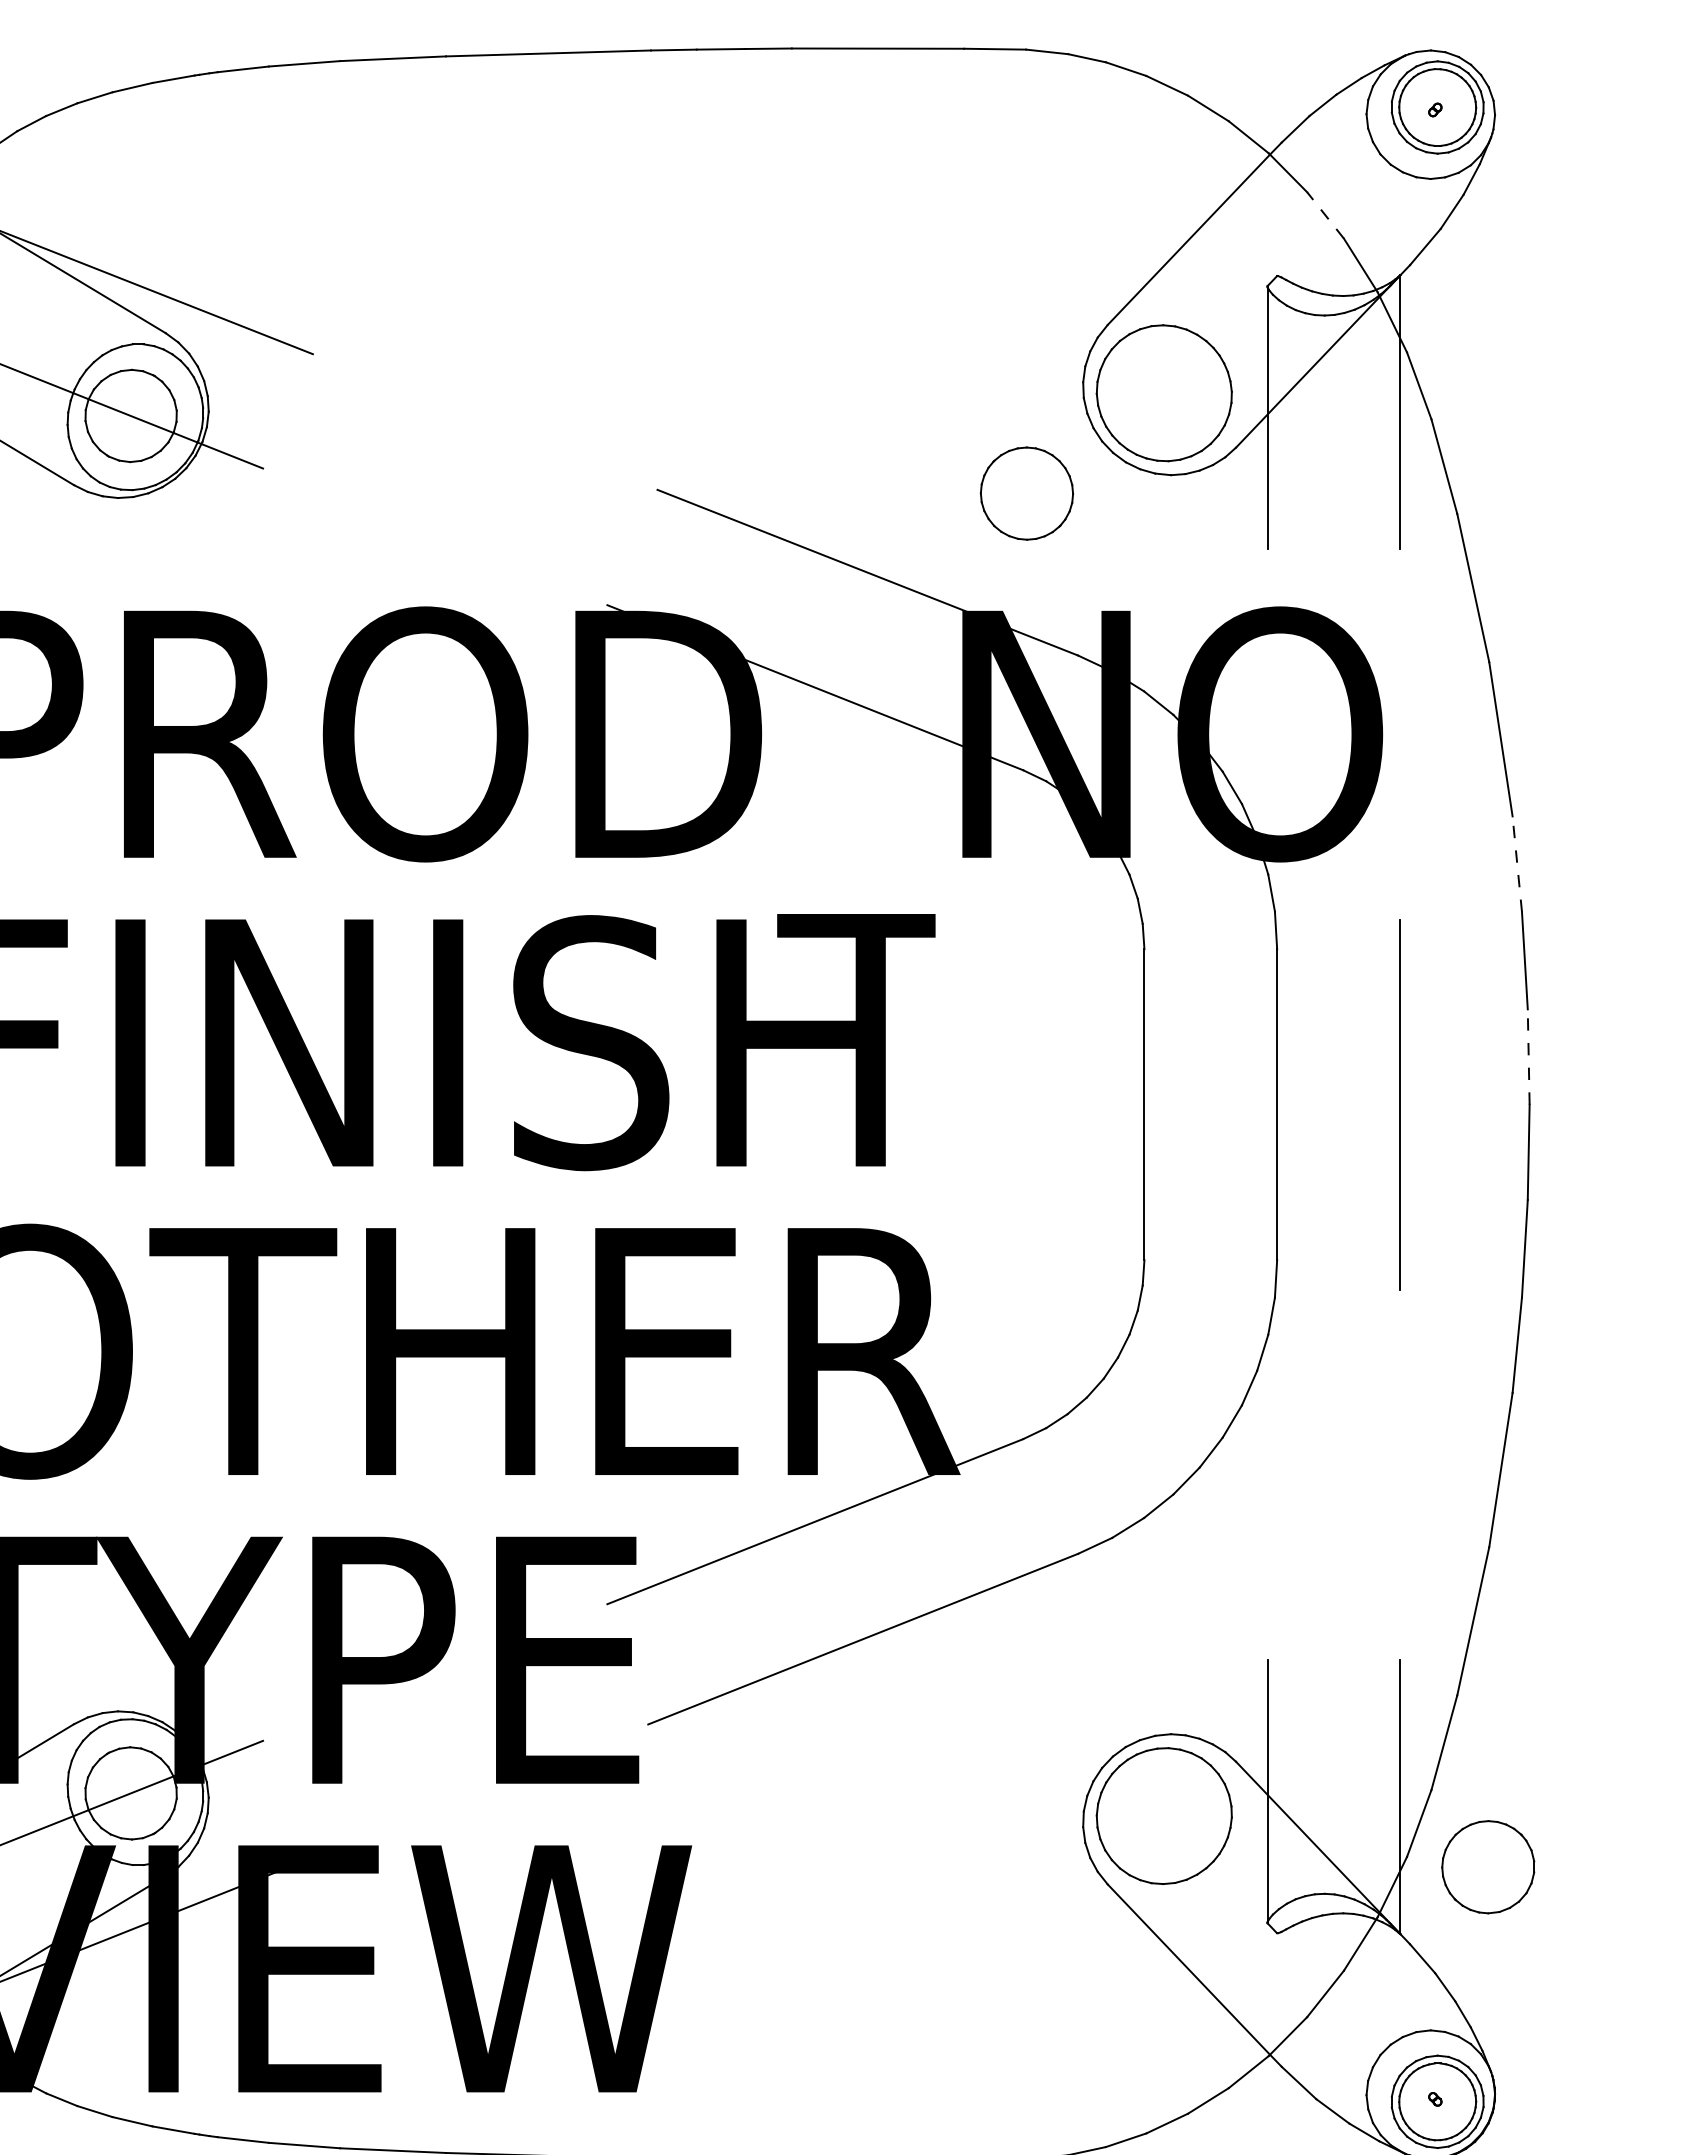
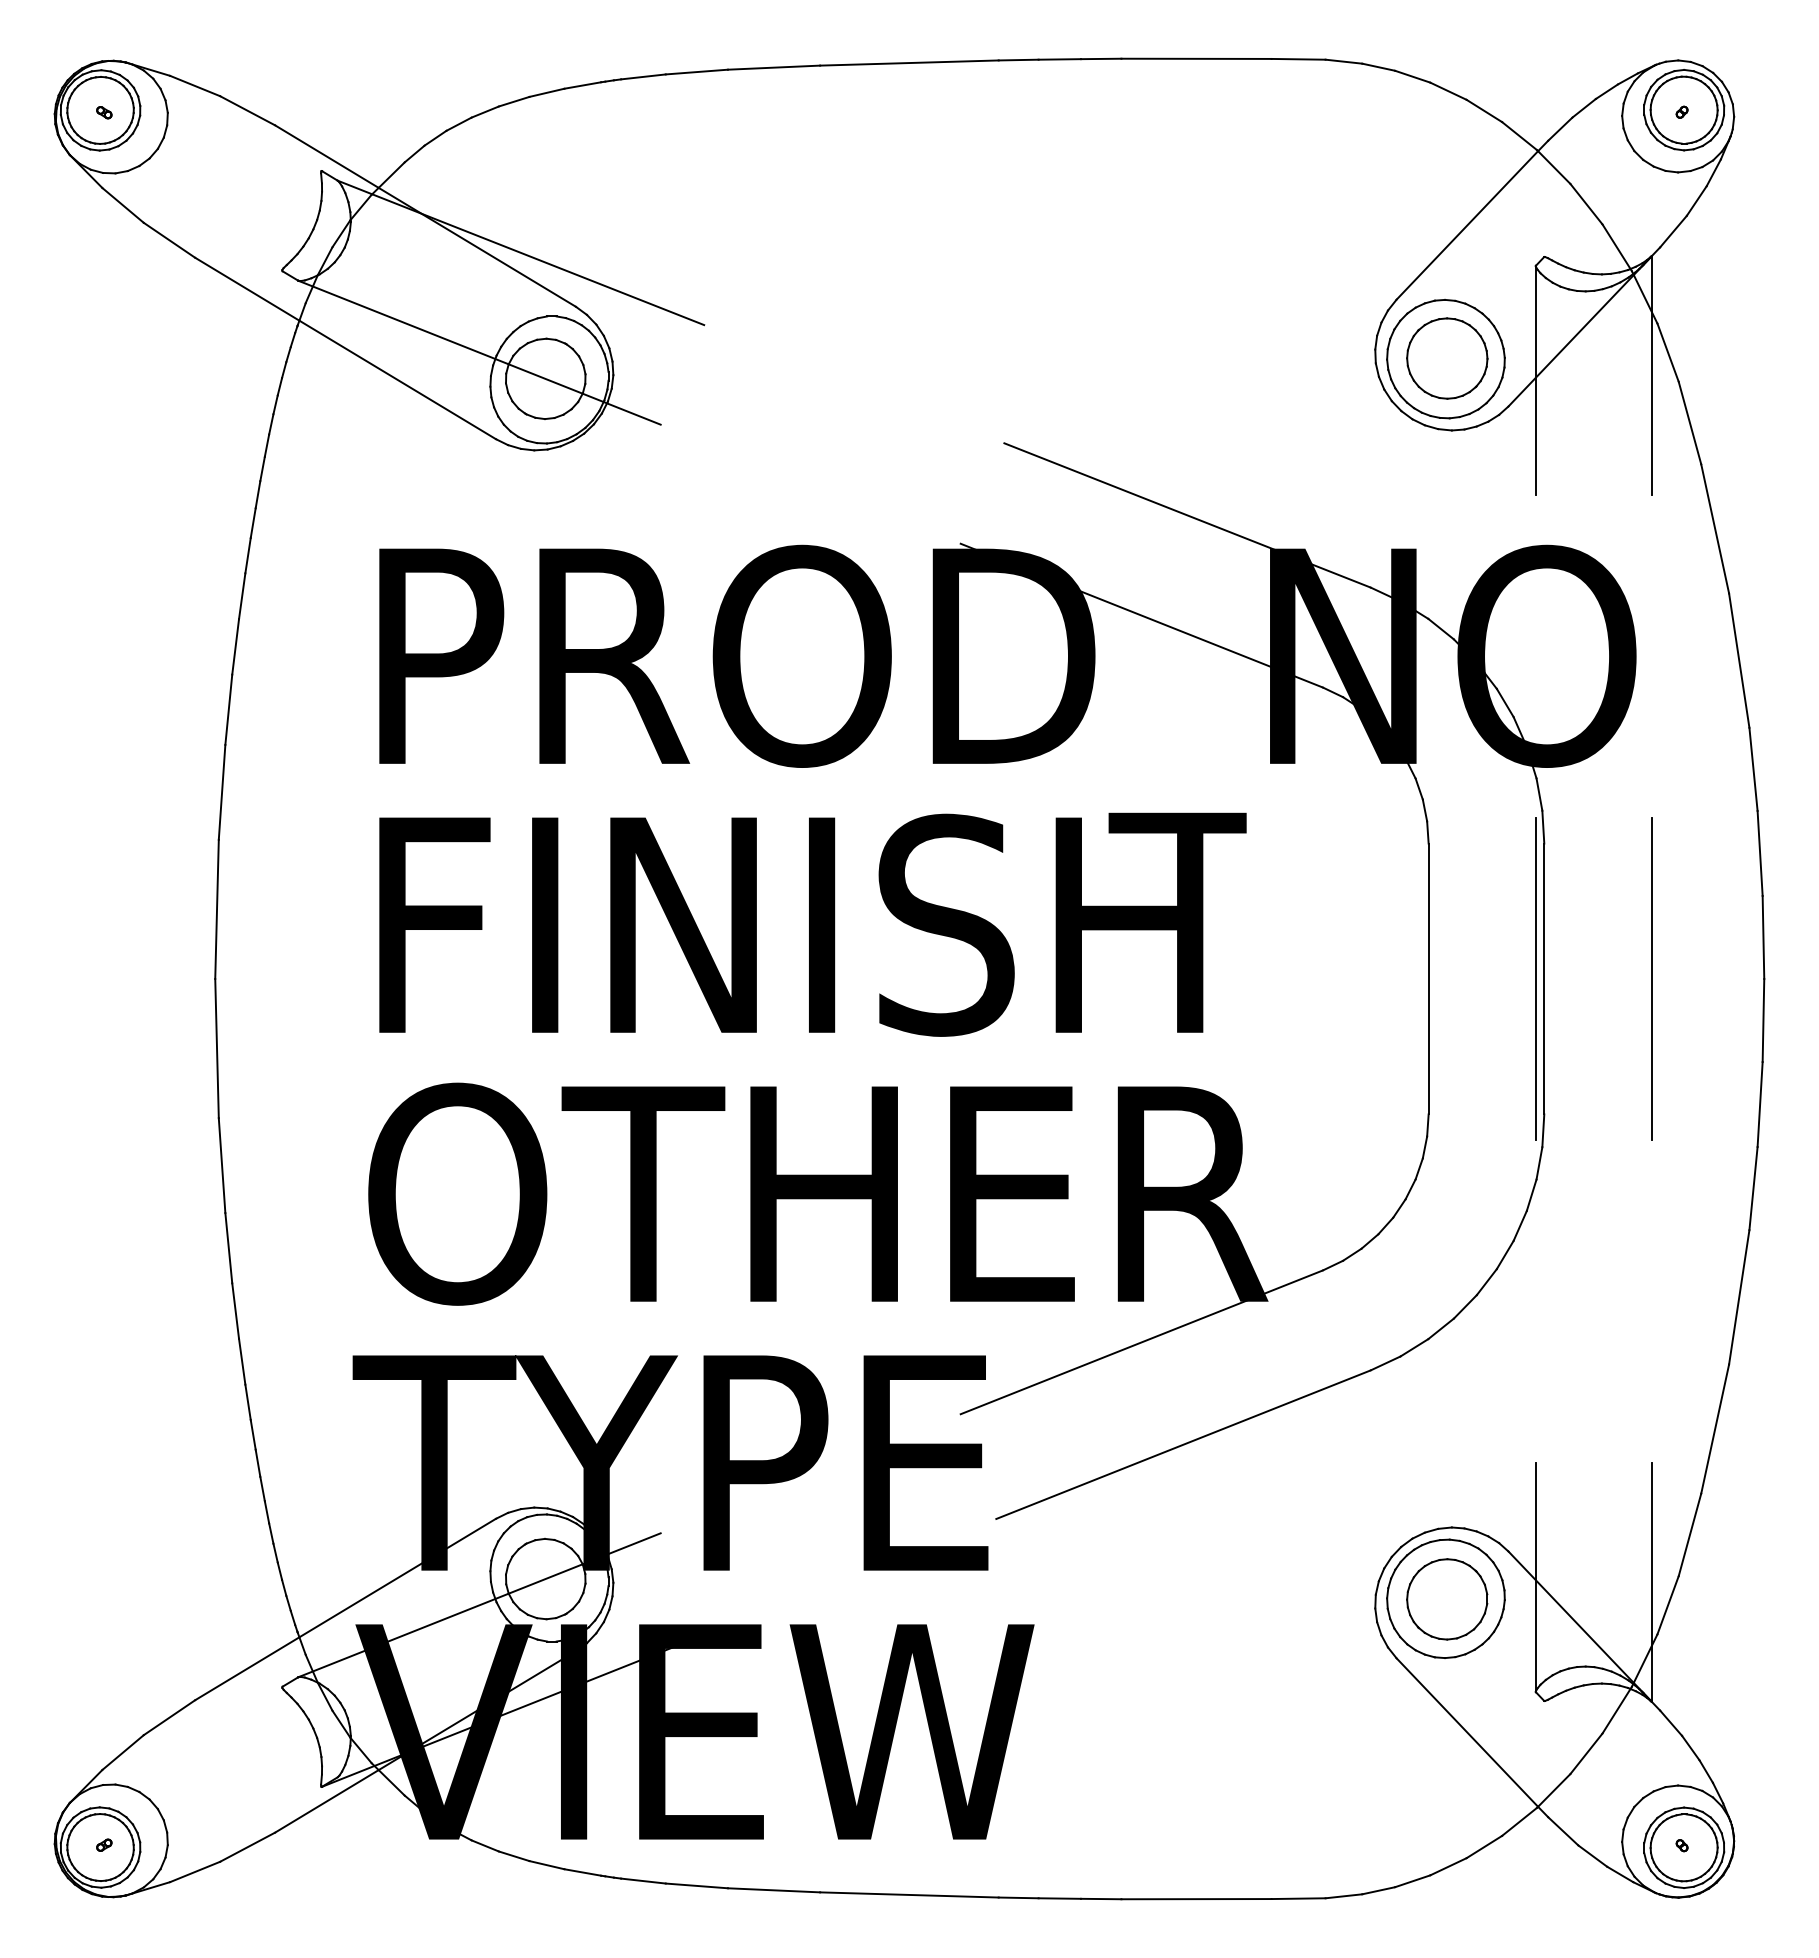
line: (1325, 215) -> (1586, 204), dashed -> solid
part: (1027, 493) -> (1447, 358), moved
line: (1517, 864) -> (1753, 769), dashed -> solid
line: (1528, 1057) -> (1763, 937), dashed -> solid
line: (1267, 1104) -> (1535, 978), added
part: (1488, 1867) -> (1447, 1599), moved

